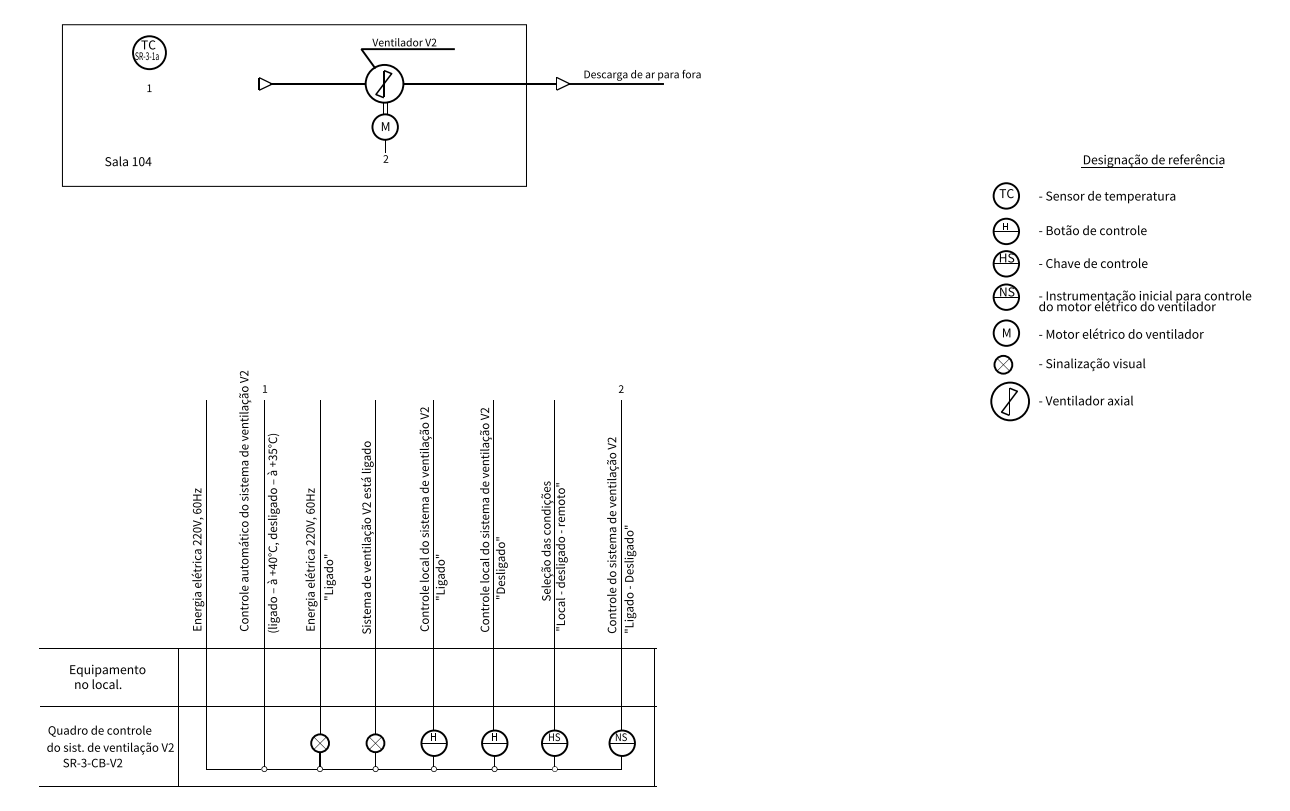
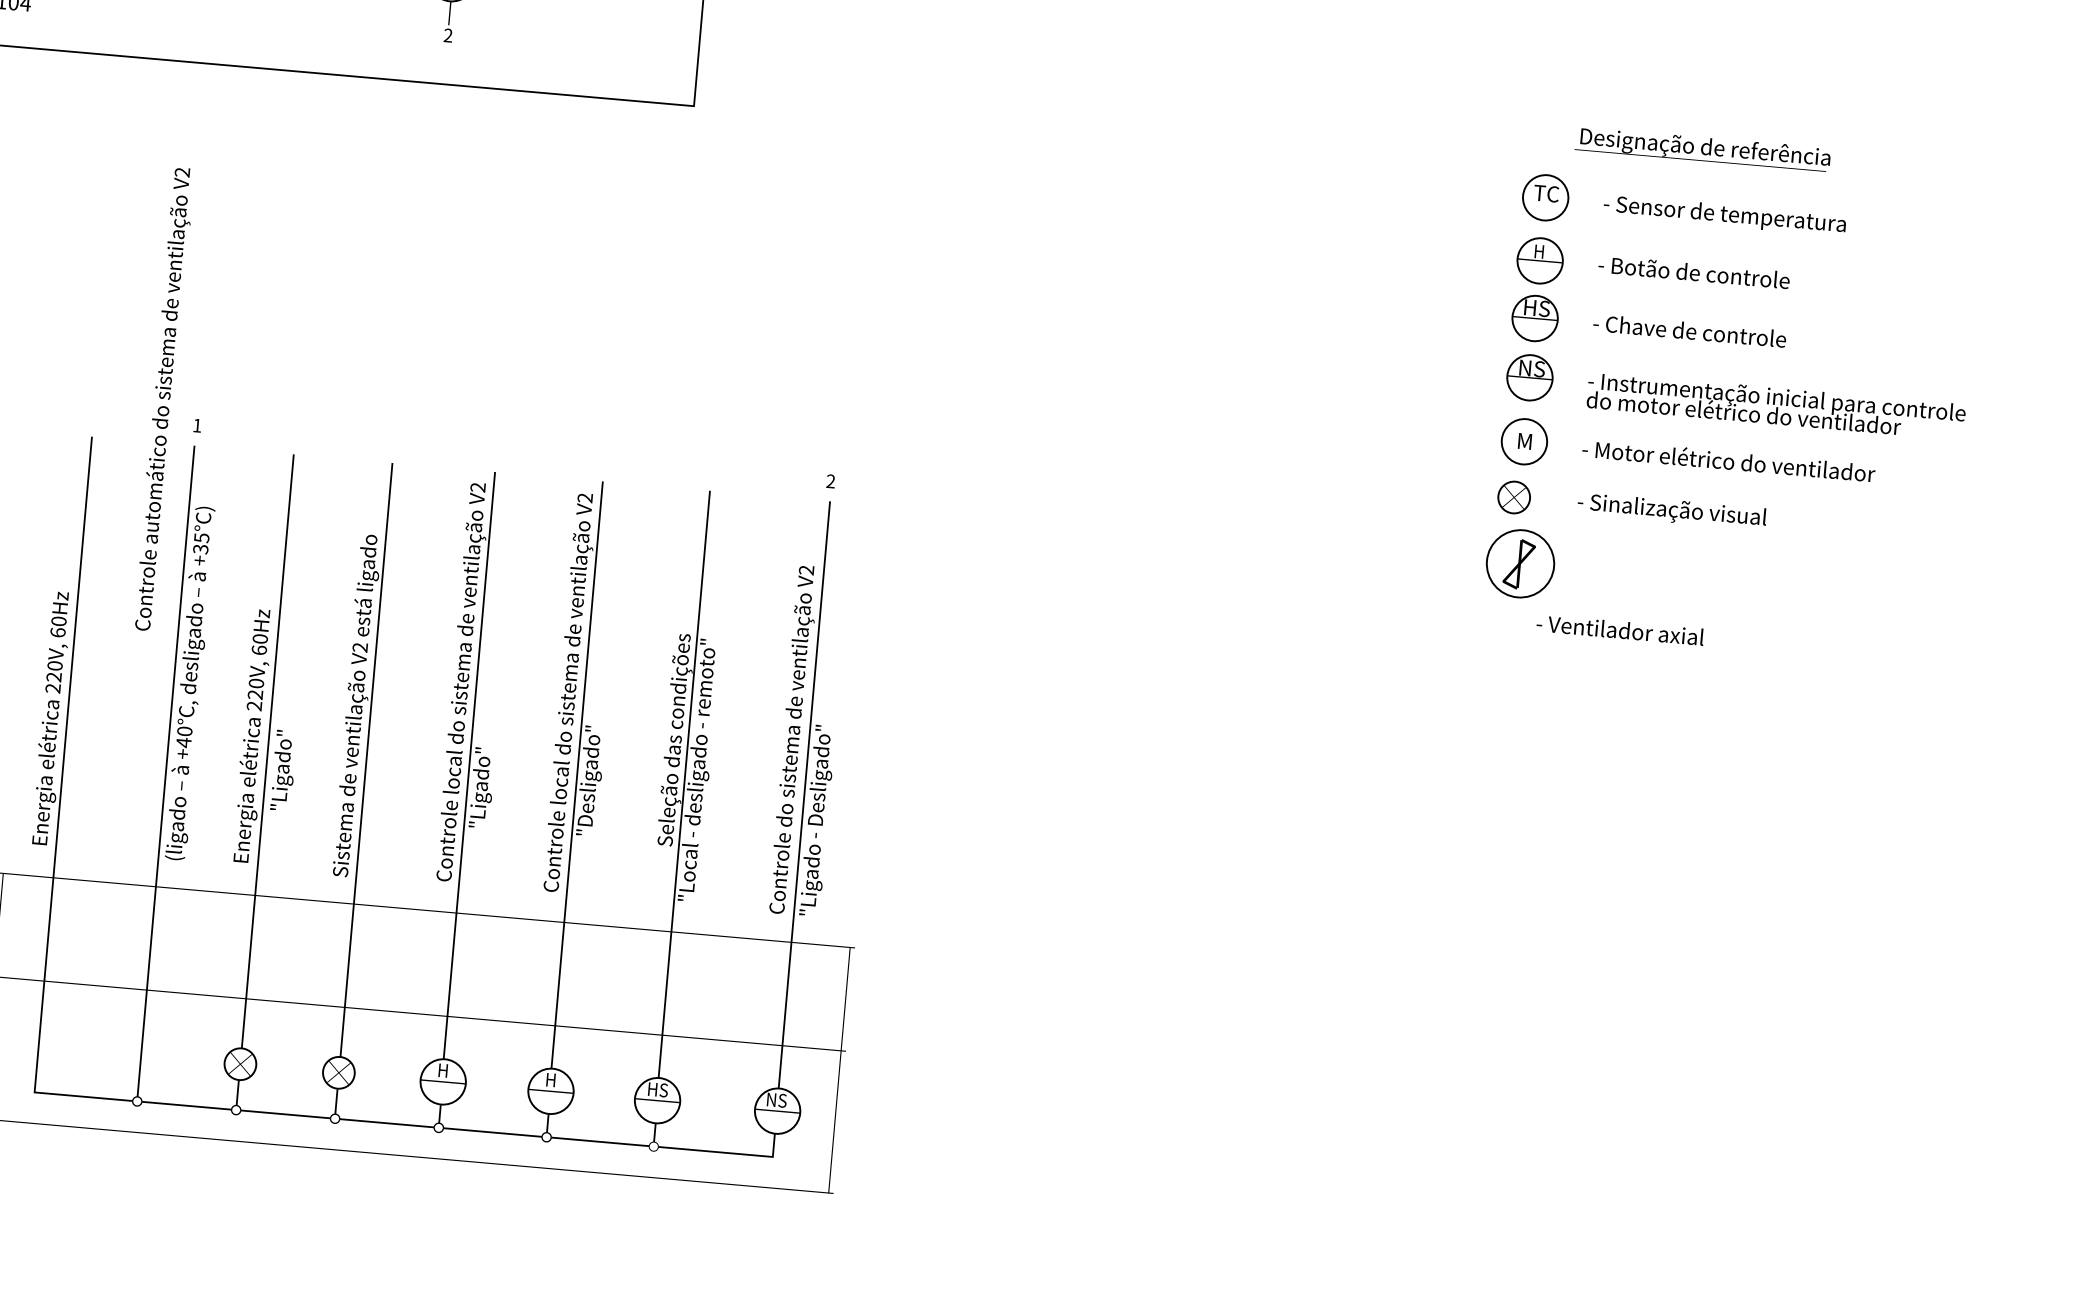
text: (1152, 160) -> (1702, 148), moved
text: (1085, 400) -> (1619, 629), moved
text: (244, 500) -> (163, 398), moved

